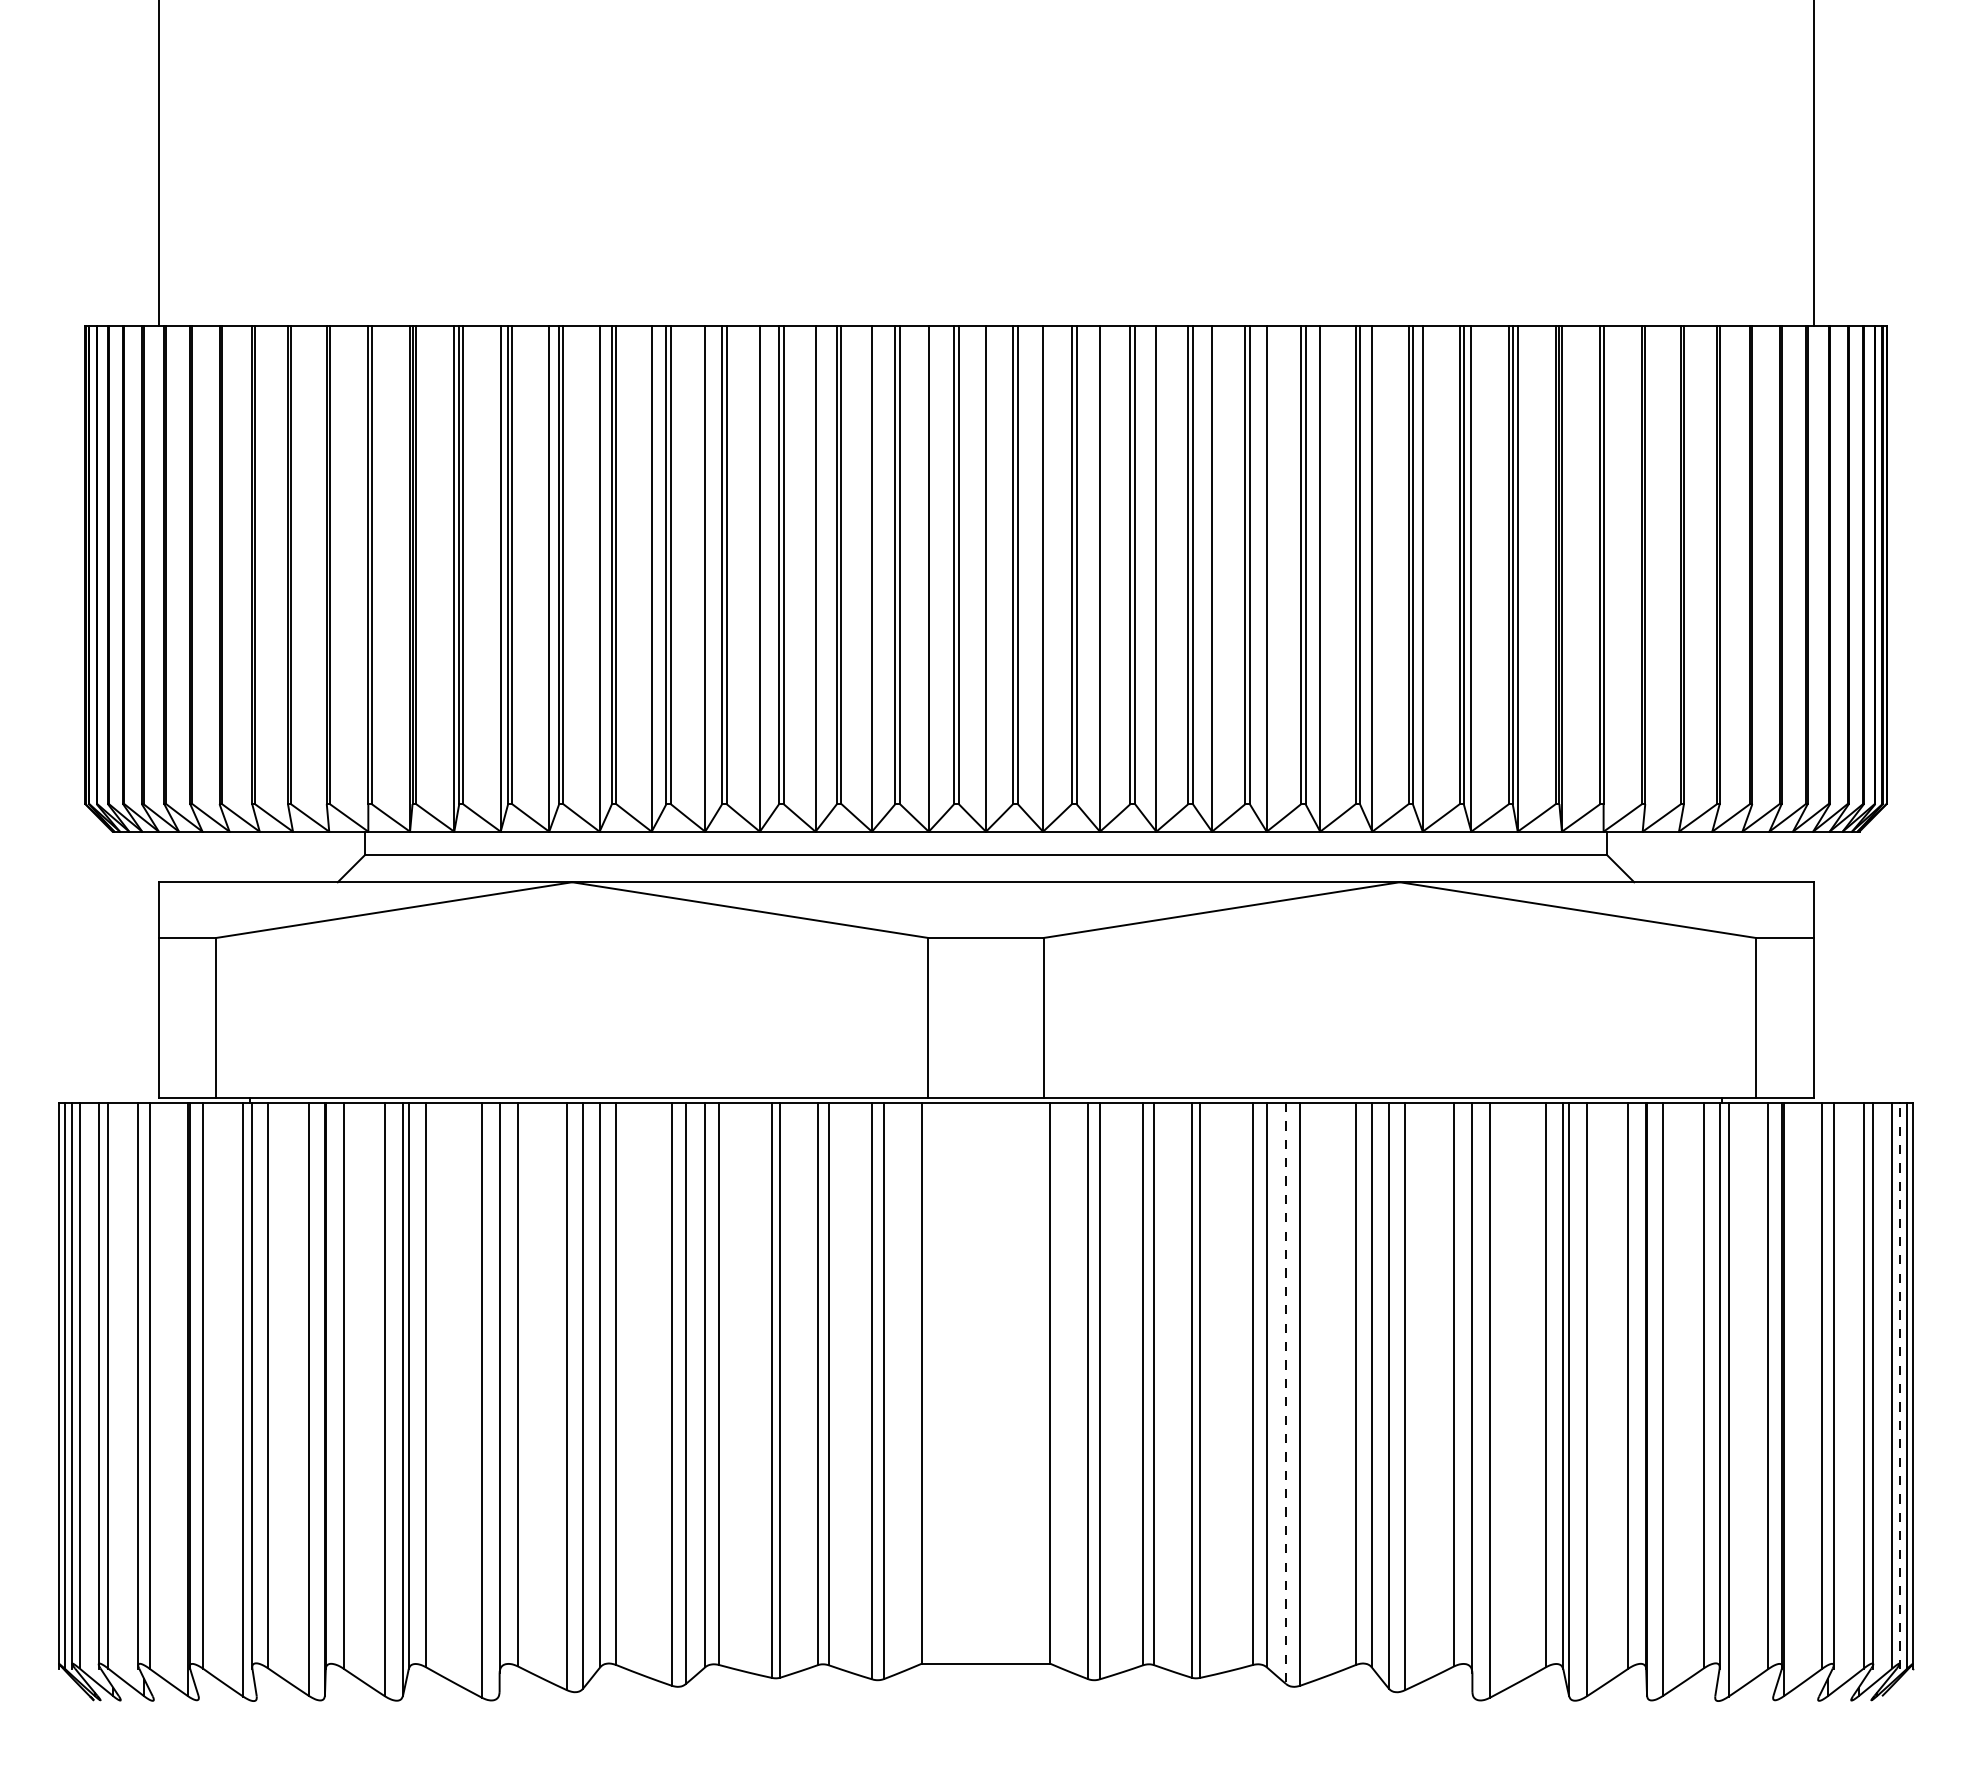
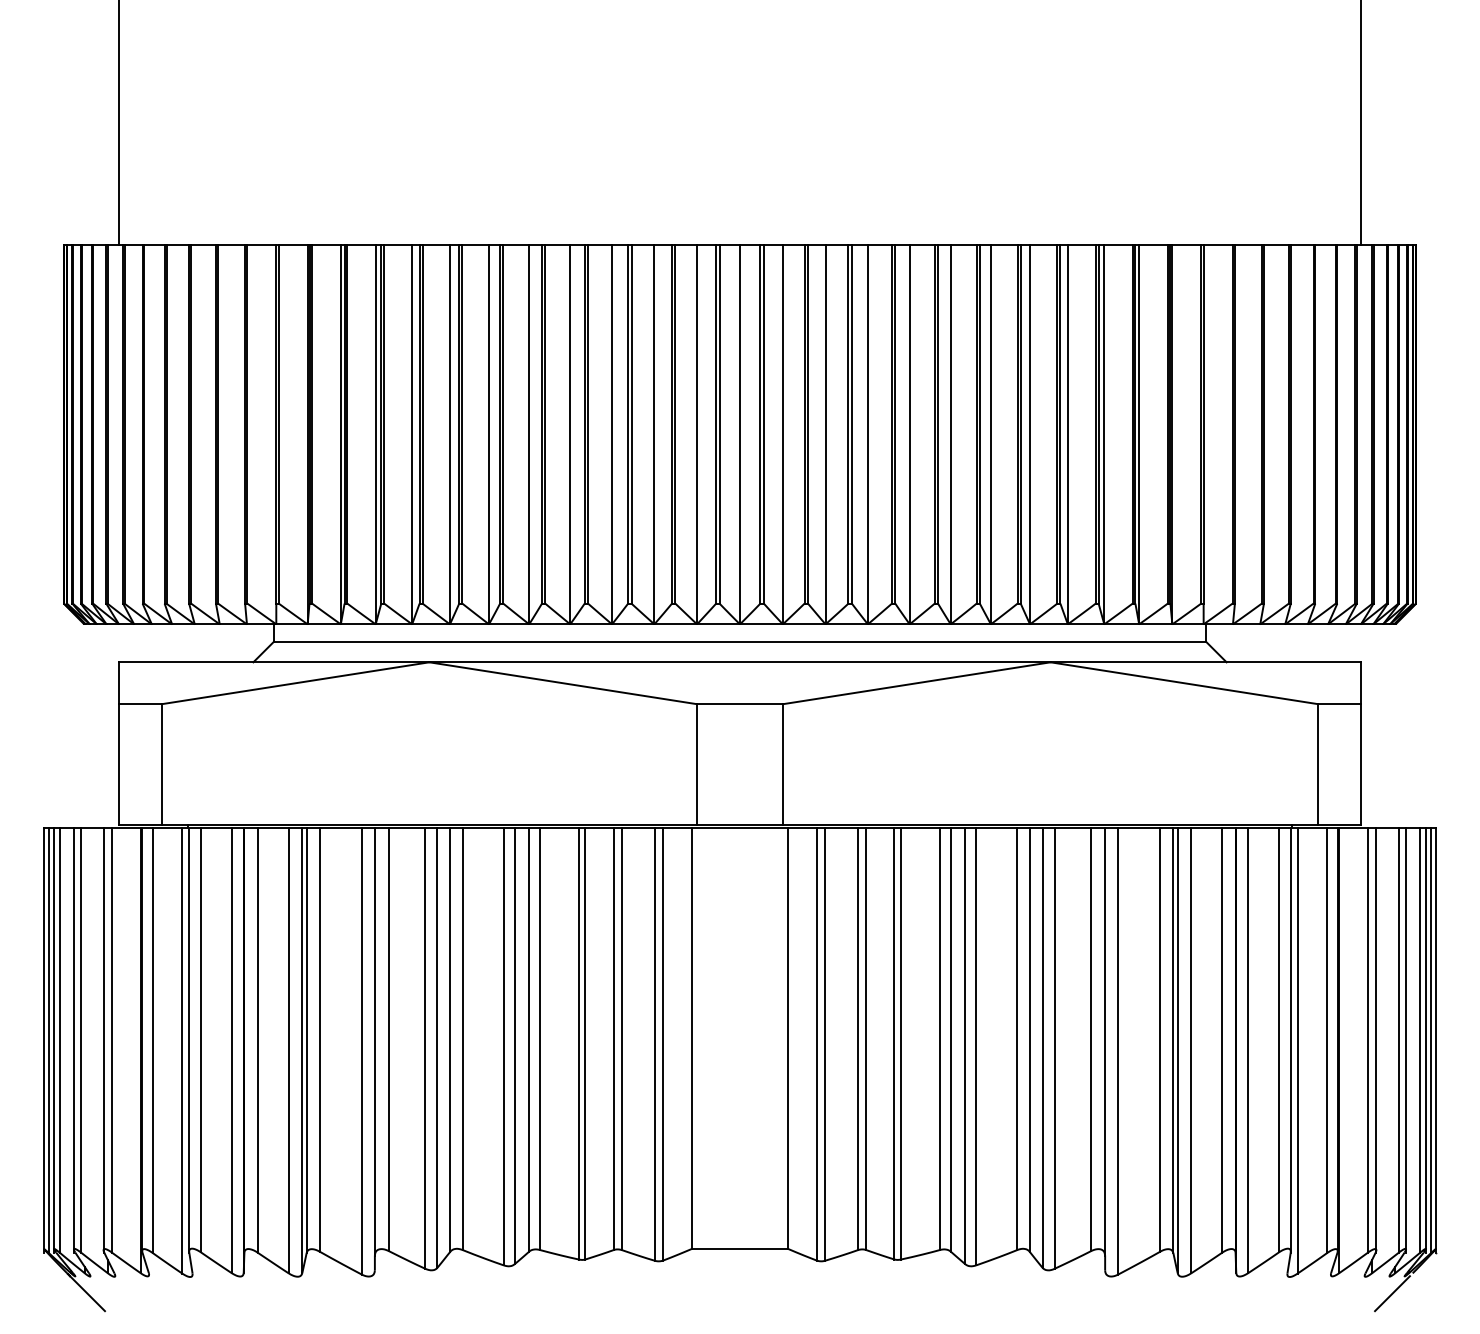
line: (1899, 1385) -> (1425, 1040), dashed -> solid
line: (1286, 1393) -> (965, 1046), dashed -> solid
line: (117, 1723) -> (88, 1293), added
line: (1854, 1723) -> (1391, 1293), added

